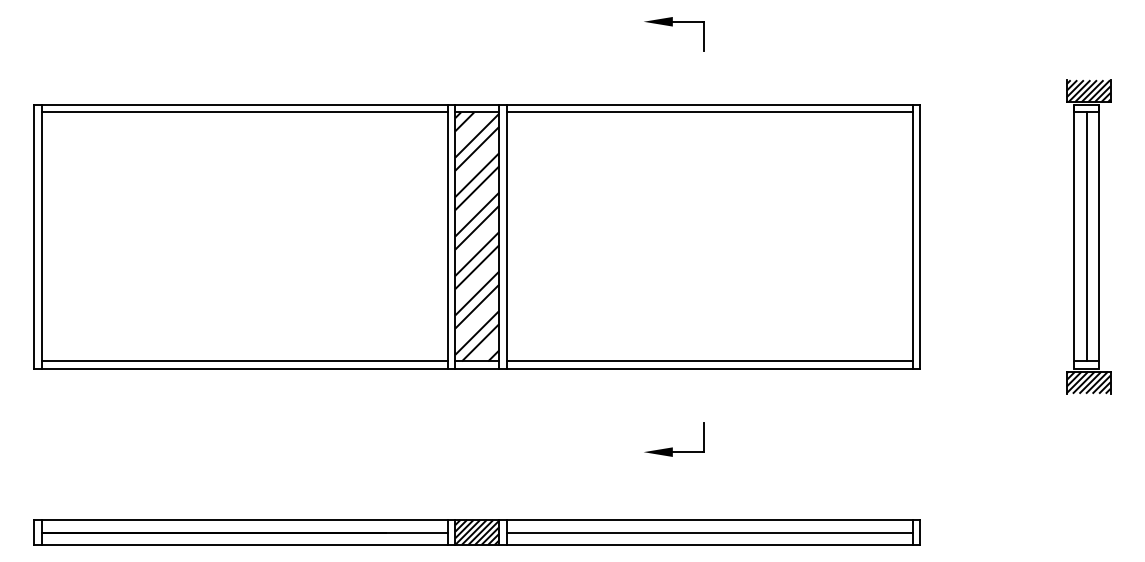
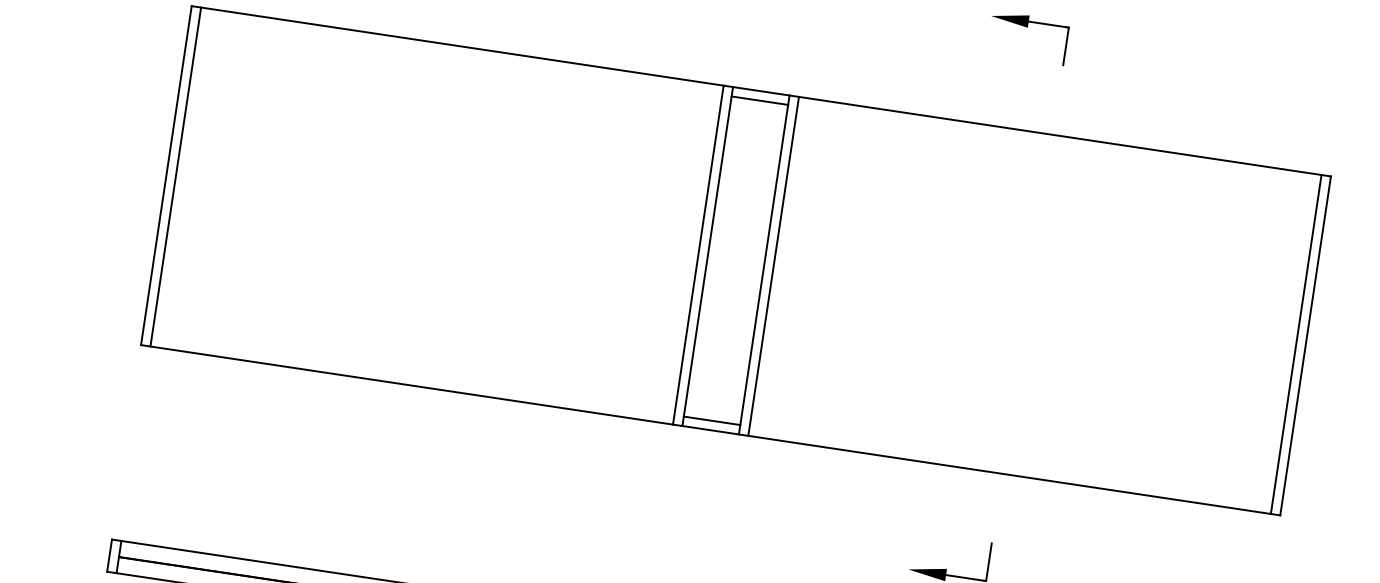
line: (244, 112) -> (460, 55), removed
line: (709, 112) -> (1058, 145), removed
hatch: (477, 236) -> (736, 260), removed
line: (244, 361) -> (412, 376), removed
line: (709, 361) -> (1010, 465), removed

